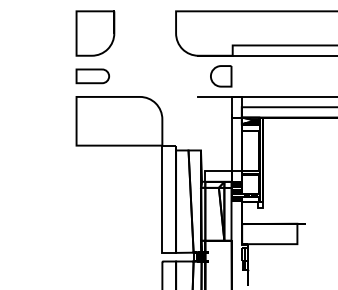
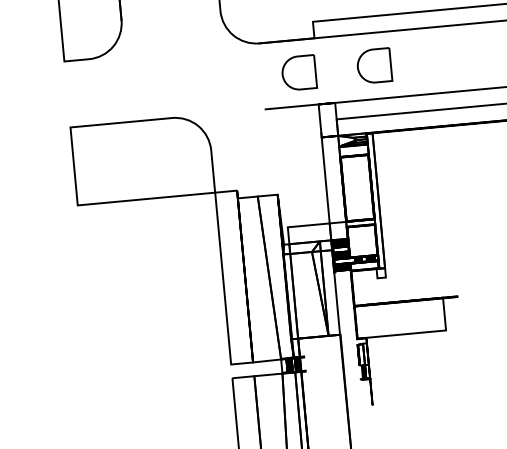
part: (92, 76) -> (93, 92), removed
part: (268, 76) -> (374, 66), added

